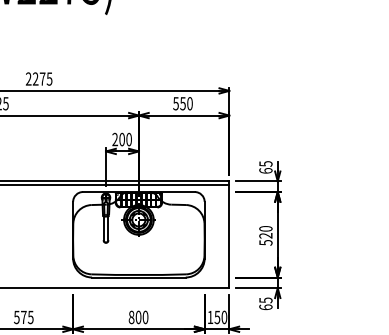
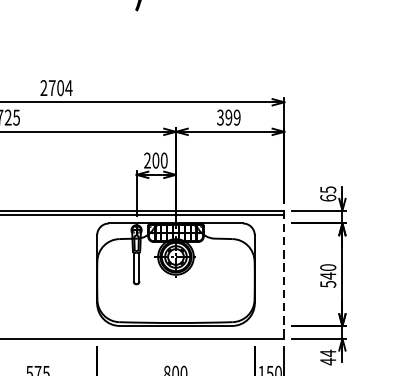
text: (42, 78) -> (60, 87), 2275 -> 2704
text: (182, 103) -> (228, 117), 550 -> 399
line: (229, 235) -> (284, 275), solid -> dashed
text: (265, 235) -> (327, 275), 520 -> 540
text: (265, 303) -> (327, 357), 65 -> 44

